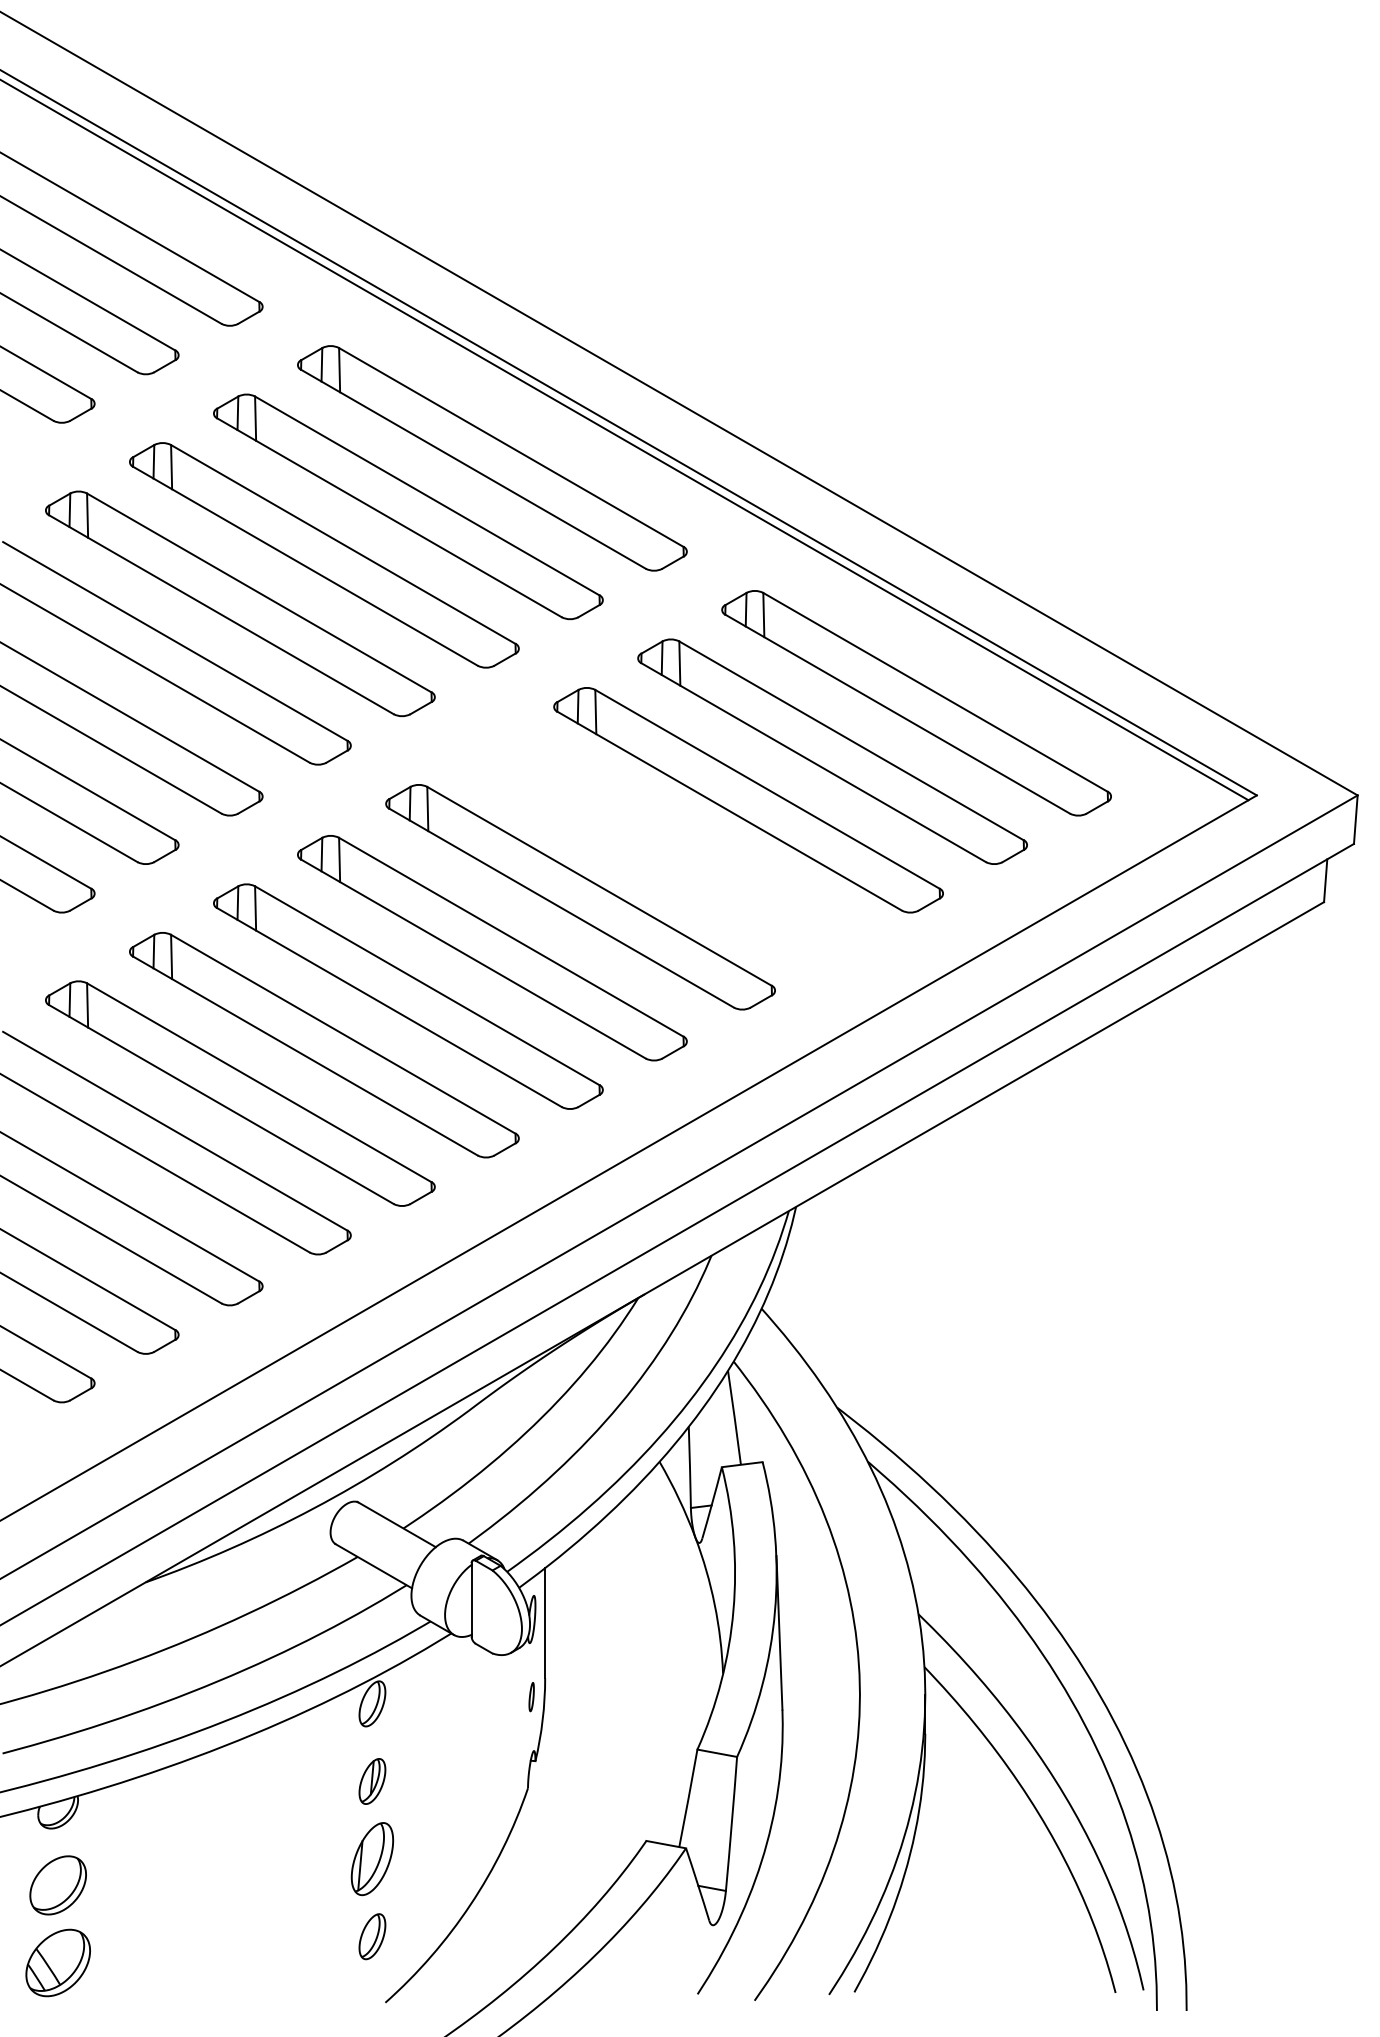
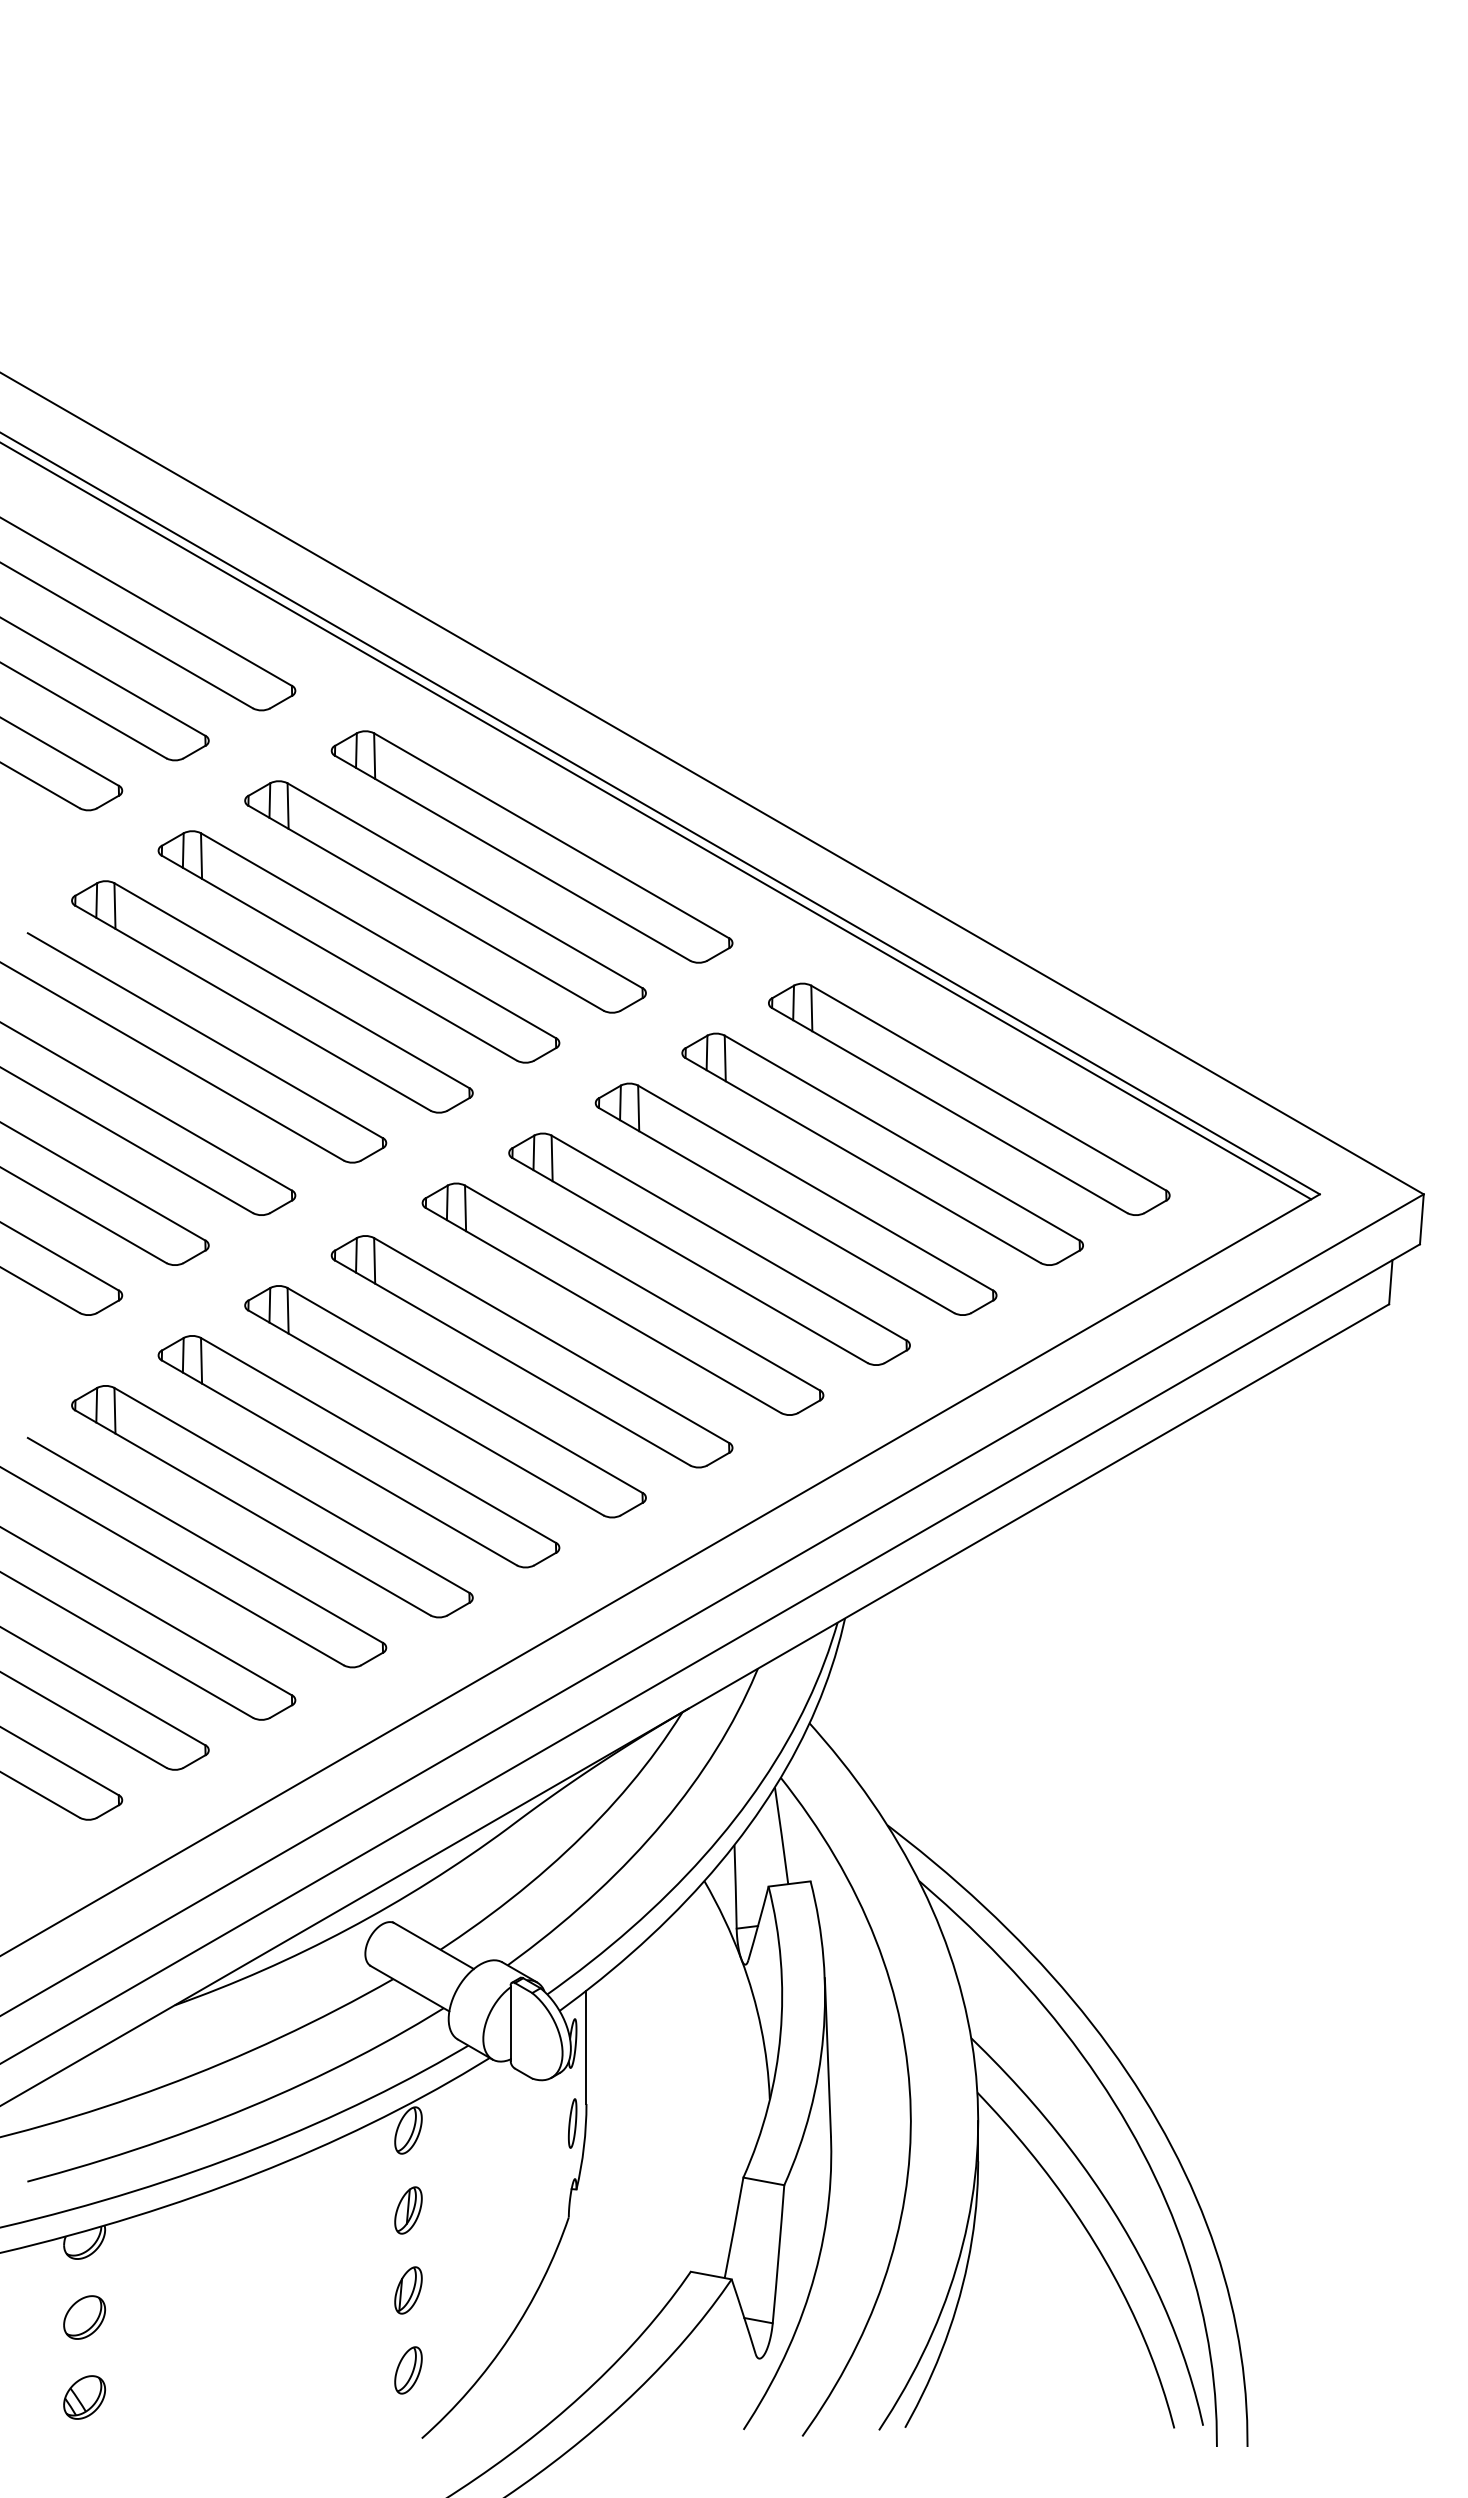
part: (664, 847) -> (709, 1248), added
part: (531, 1697) -> (572, 2123), size x1.67
part: (372, 1859) -> (408, 2290), size x0.62
part: (58, 1885) -> (84, 2317), size x0.71
part: (58, 1962) -> (84, 2397), size x0.62

